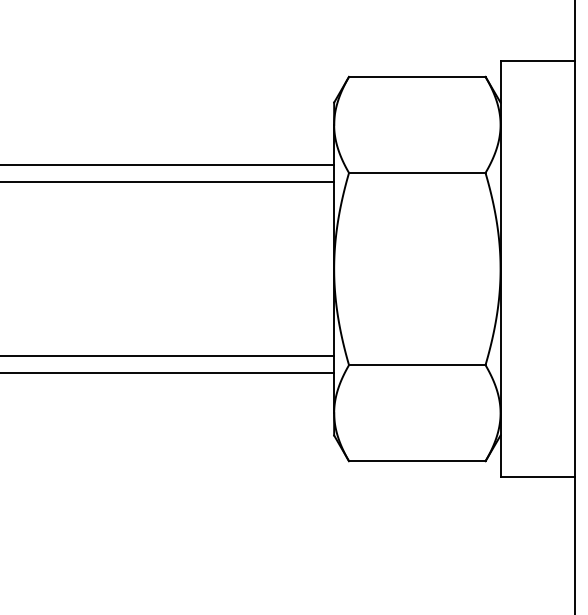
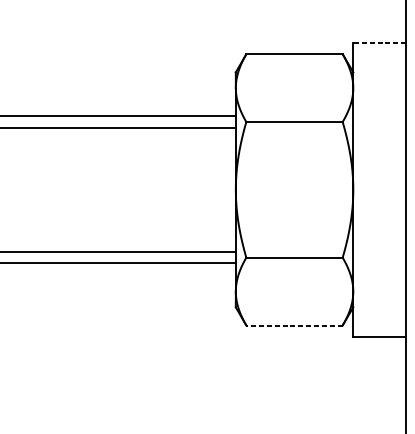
line: (537, 61) -> (379, 43), solid -> dashed
line: (416, 461) -> (293, 325), solid -> dashed

